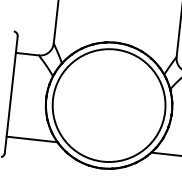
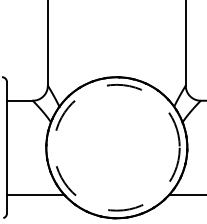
circle: (108, 105) -> (116, 147), solid -> dashed

